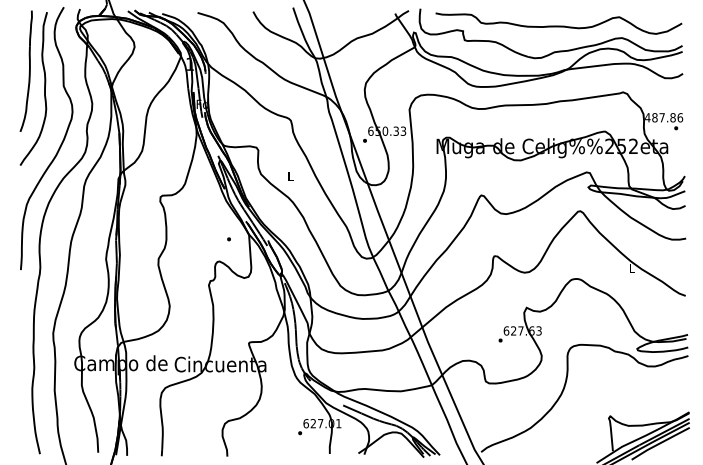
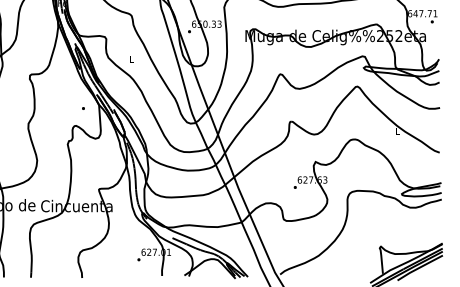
text: (664, 117) -> (423, 13), 487.86 -> 647.71

